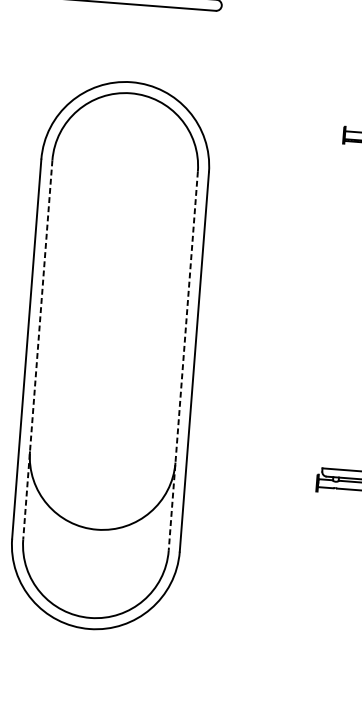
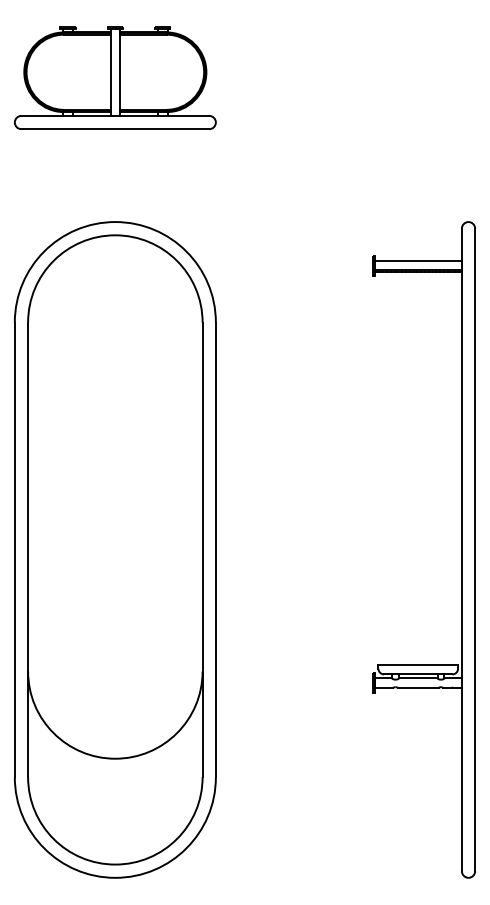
line: (38, 350) -> (28, 550), dashed -> solid
line: (183, 361) -> (202, 550), dashed -> solid

